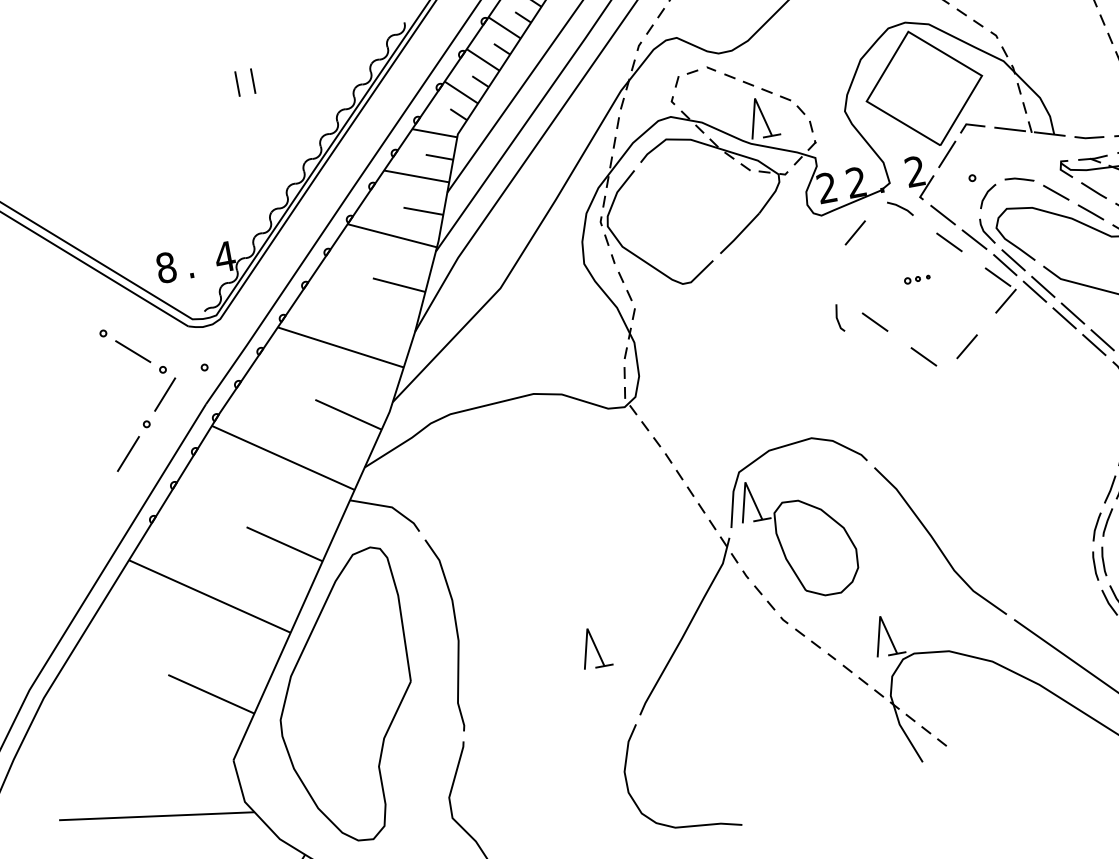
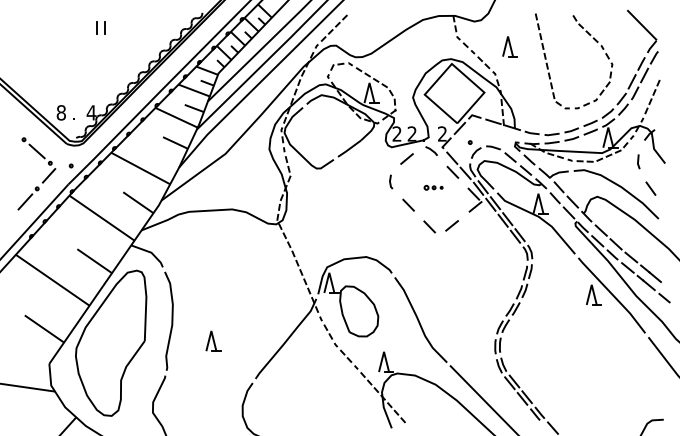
part: (244, 81) -> (100, 27), moved
part: (917, 278) -> (433, 187), size x1.43
line: (837, 317) -> (390, 181), moved
part: (594, 646) -> (213, 340), moved

